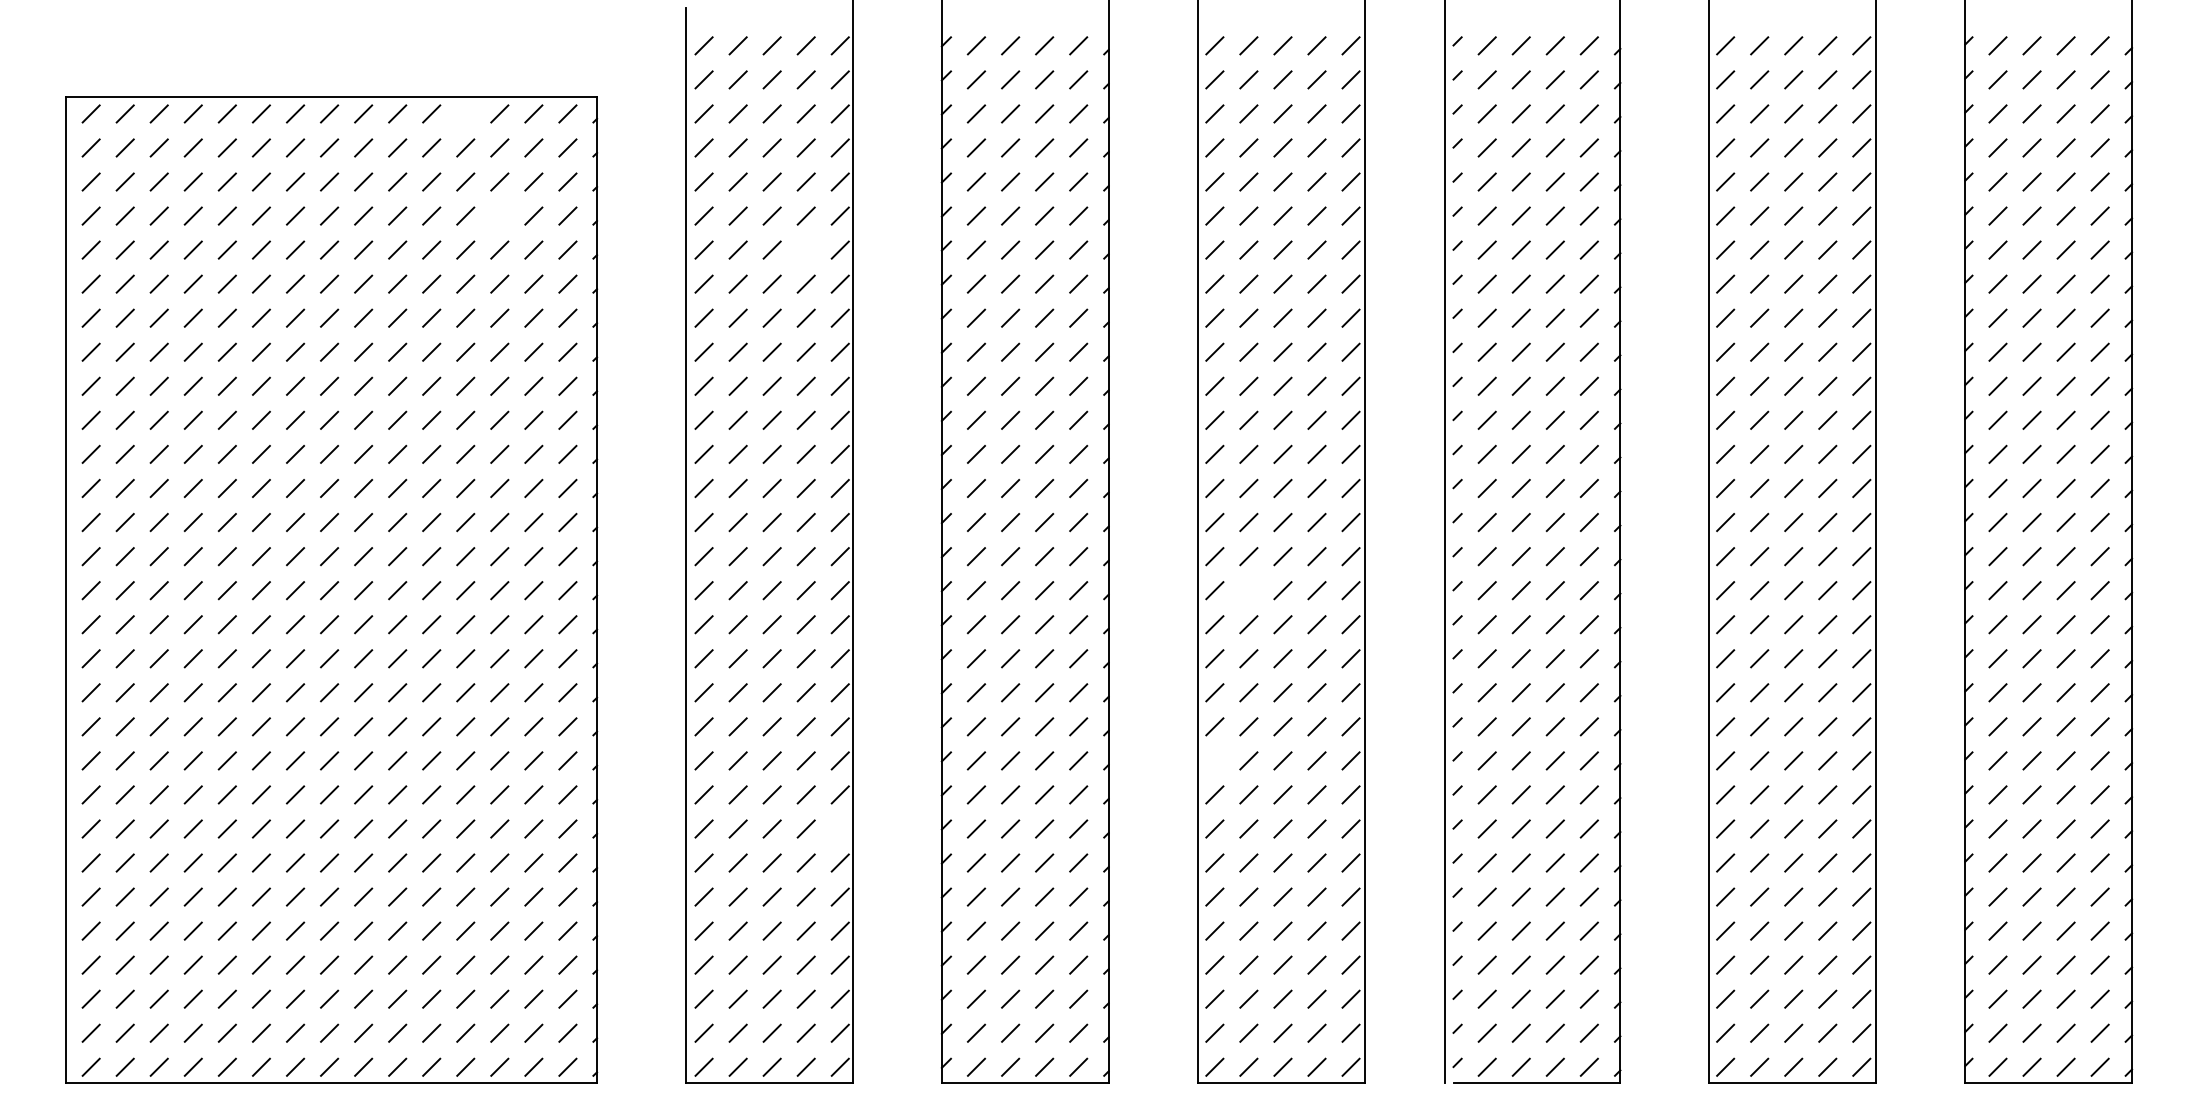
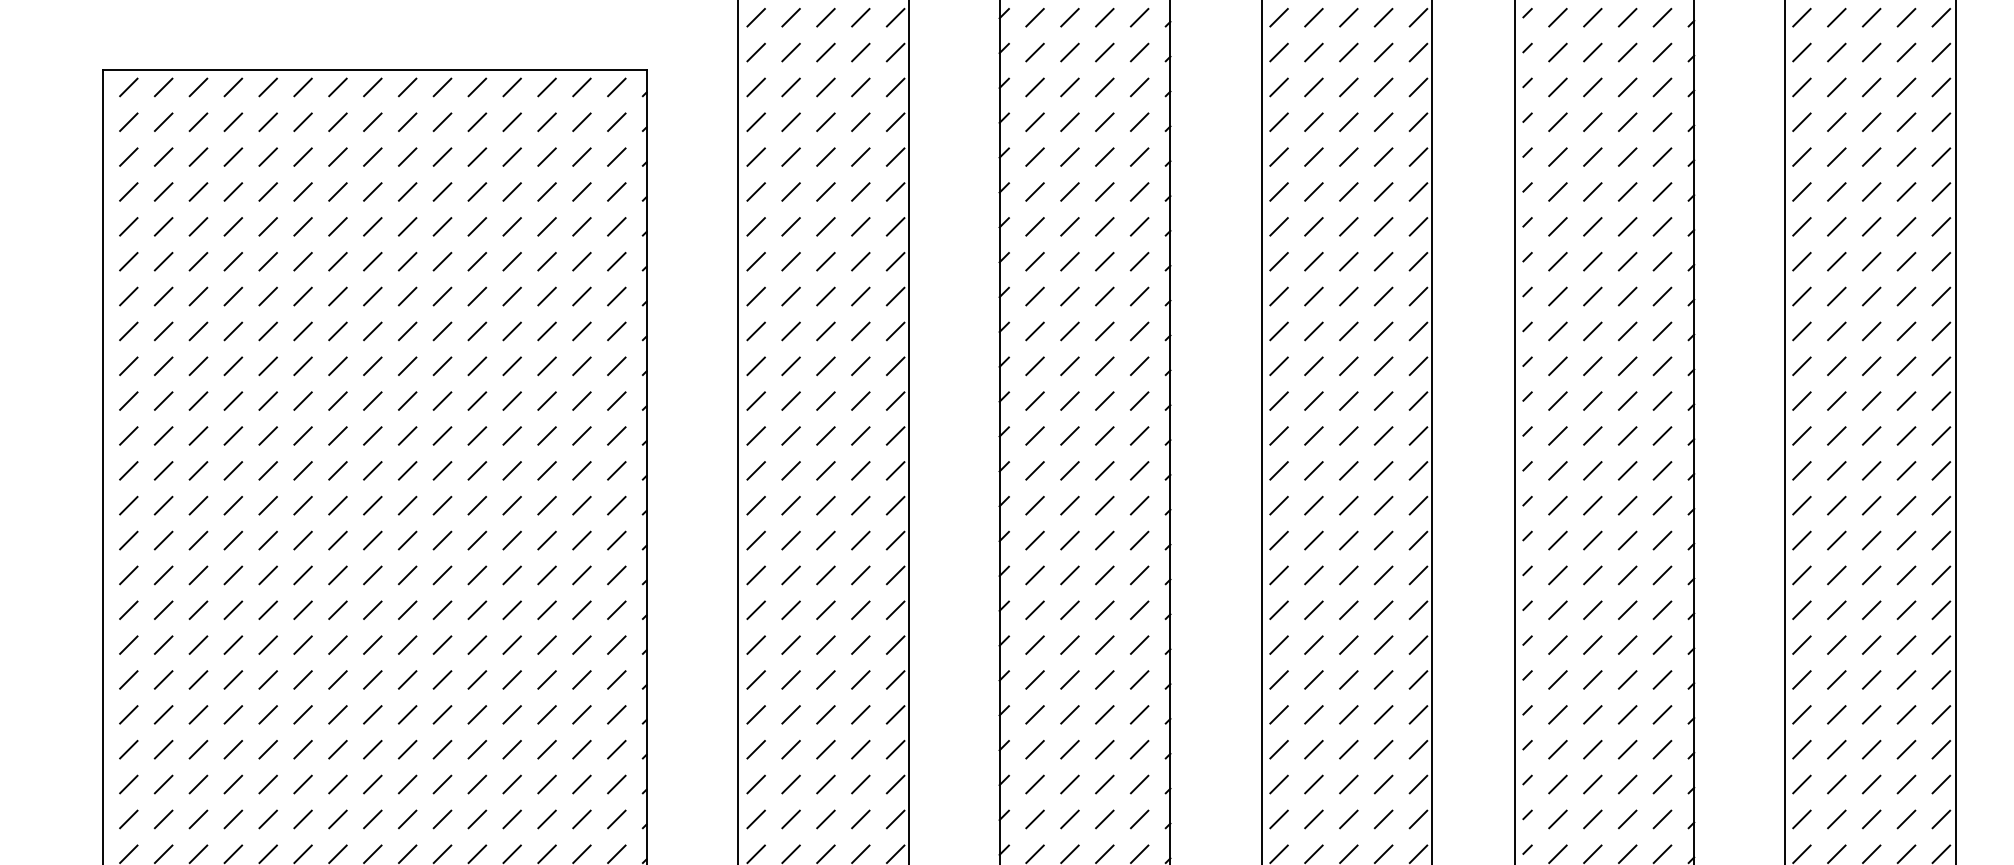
line: (465, 113) -> (511, 86), added
line: (499, 215) -> (546, 191), added
line: (805, 249) -> (860, 226), added
line: (1248, 590) -> (1313, 575), added
line: (1214, 760) -> (1278, 749), added
line: (839, 828) -> (894, 818), added

